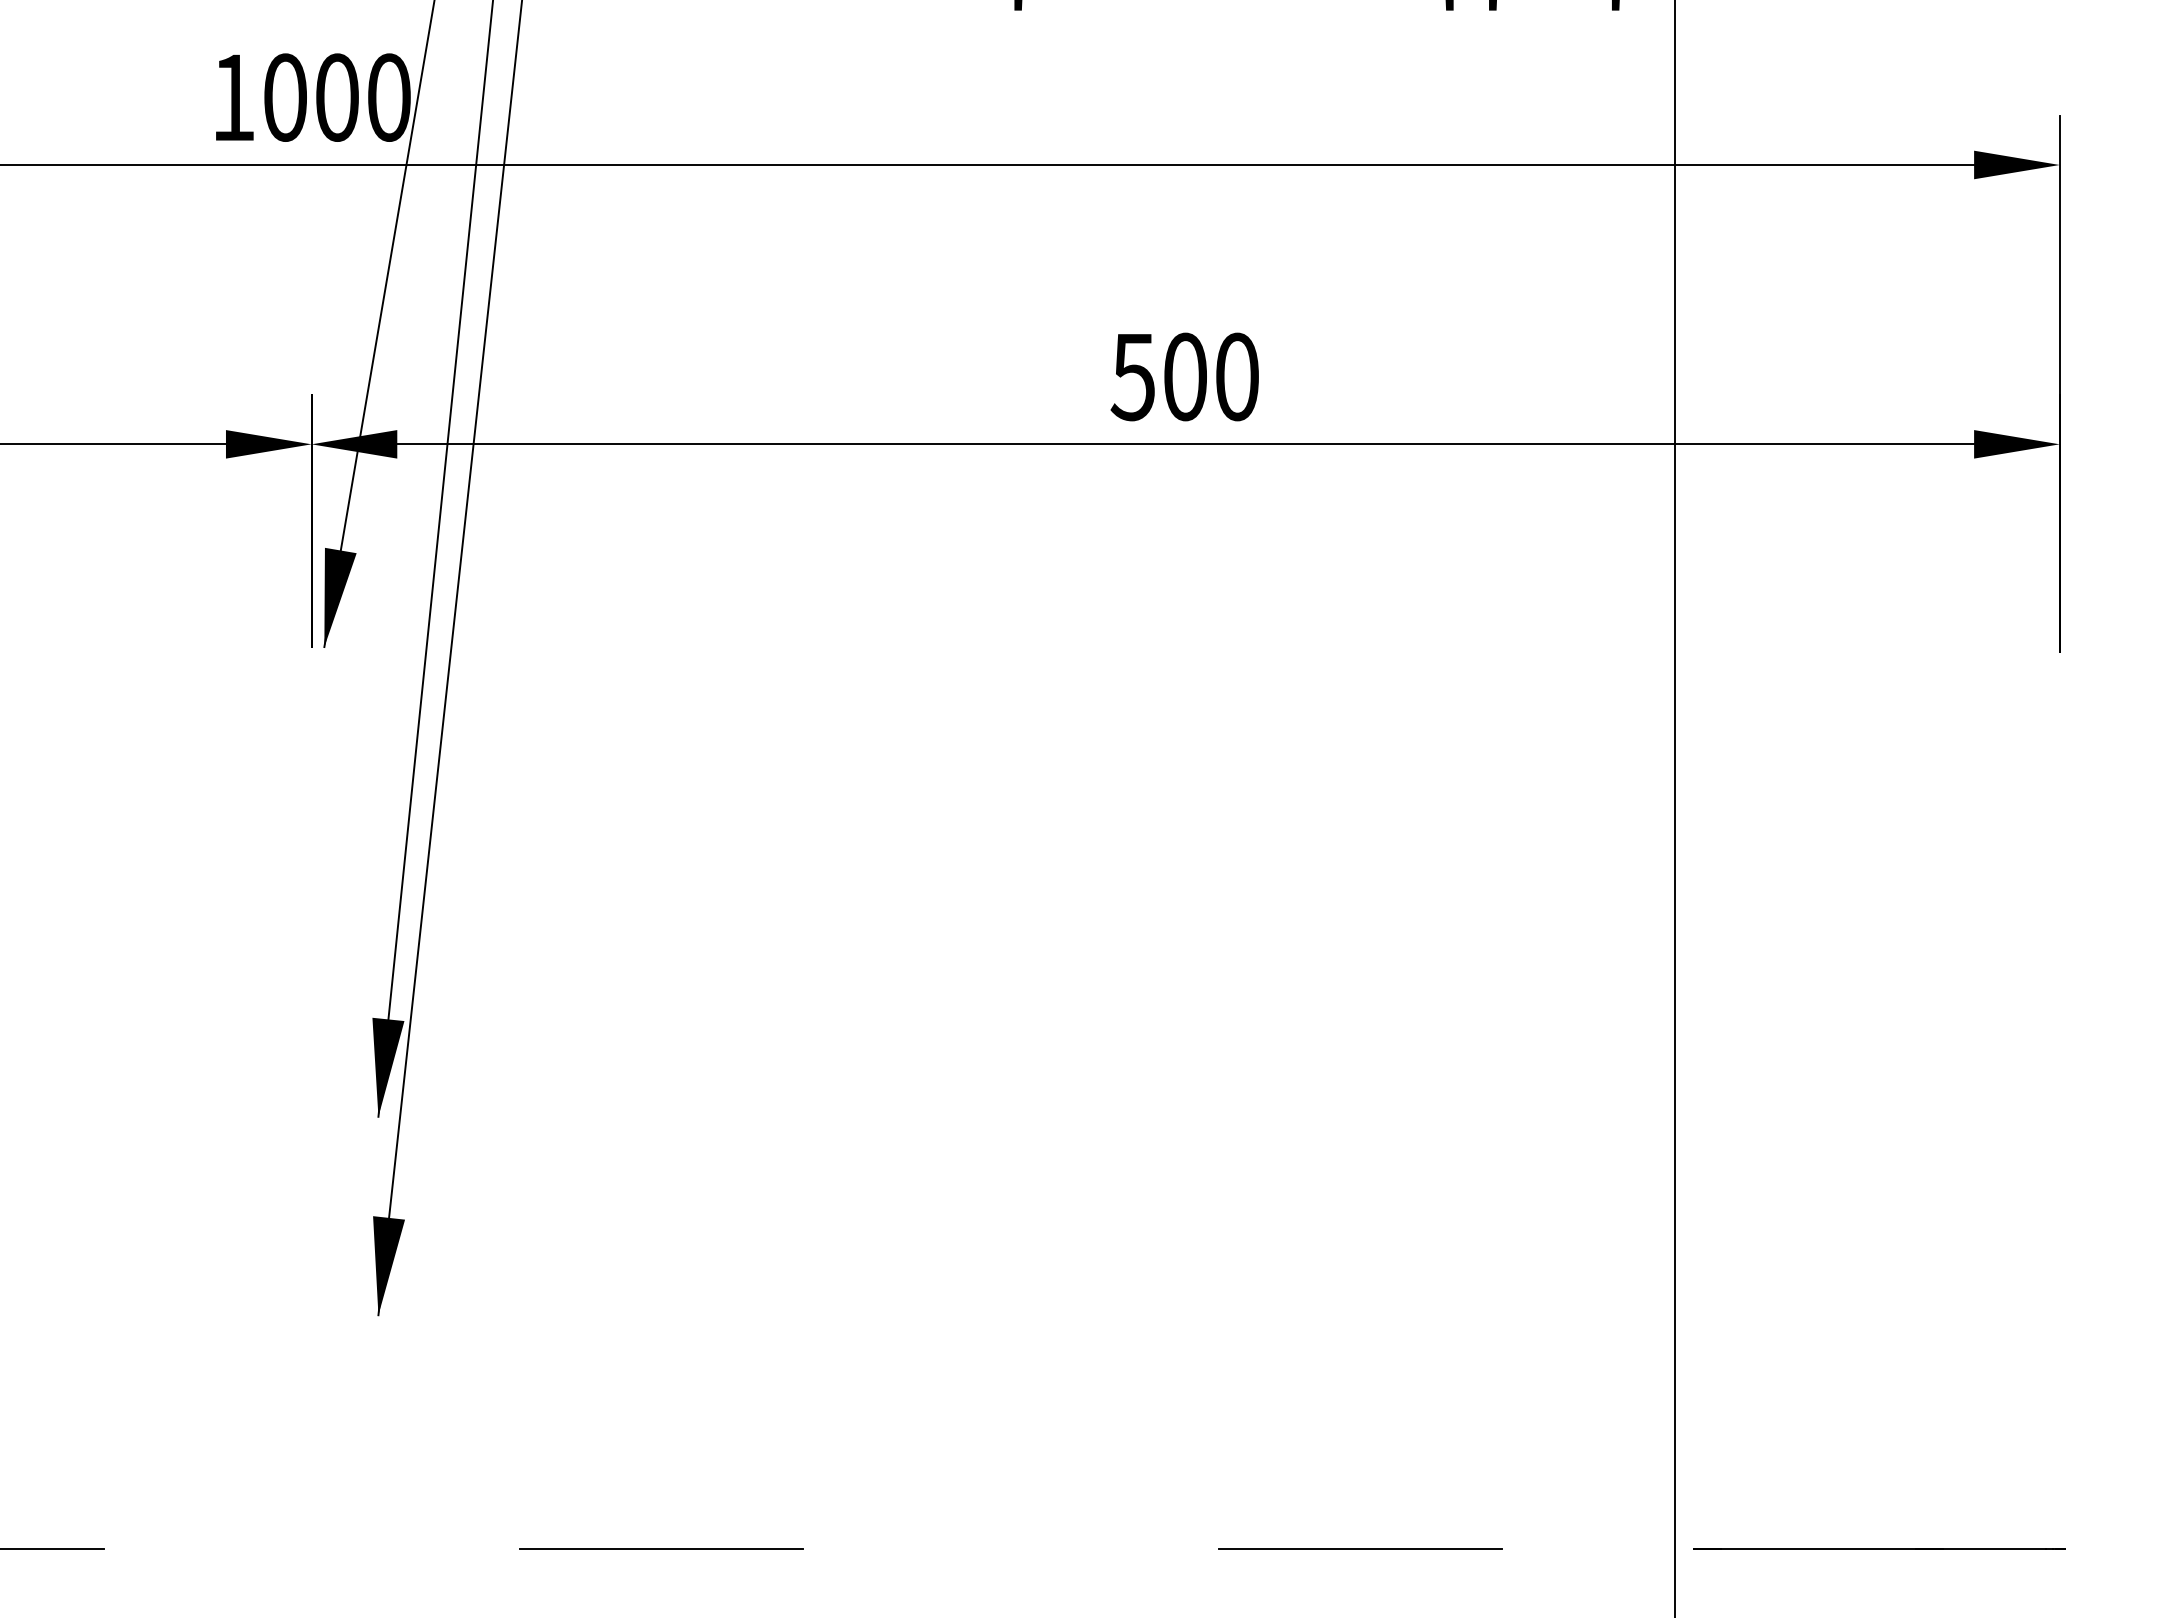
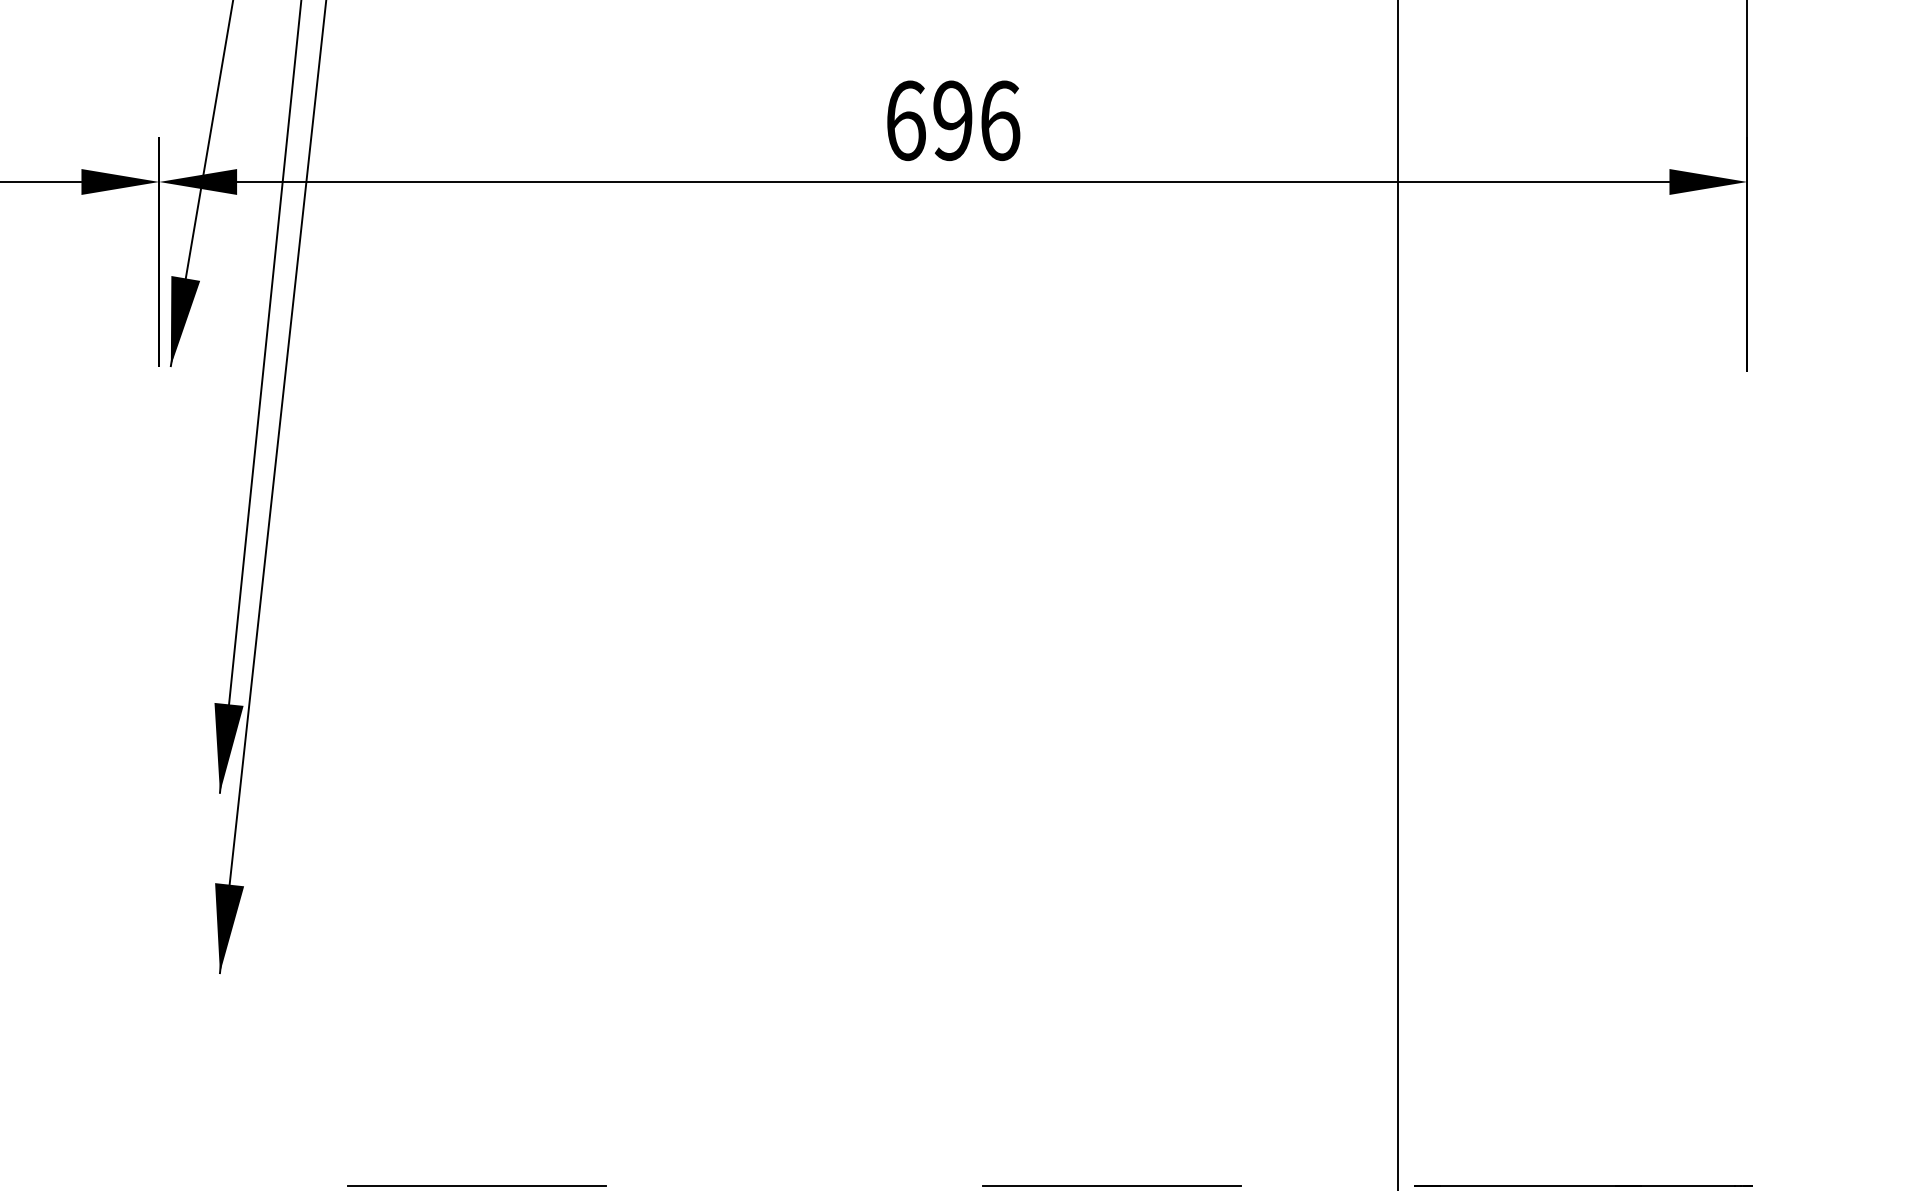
text: (1184, 376) -> (952, 120), 500 -> 696

